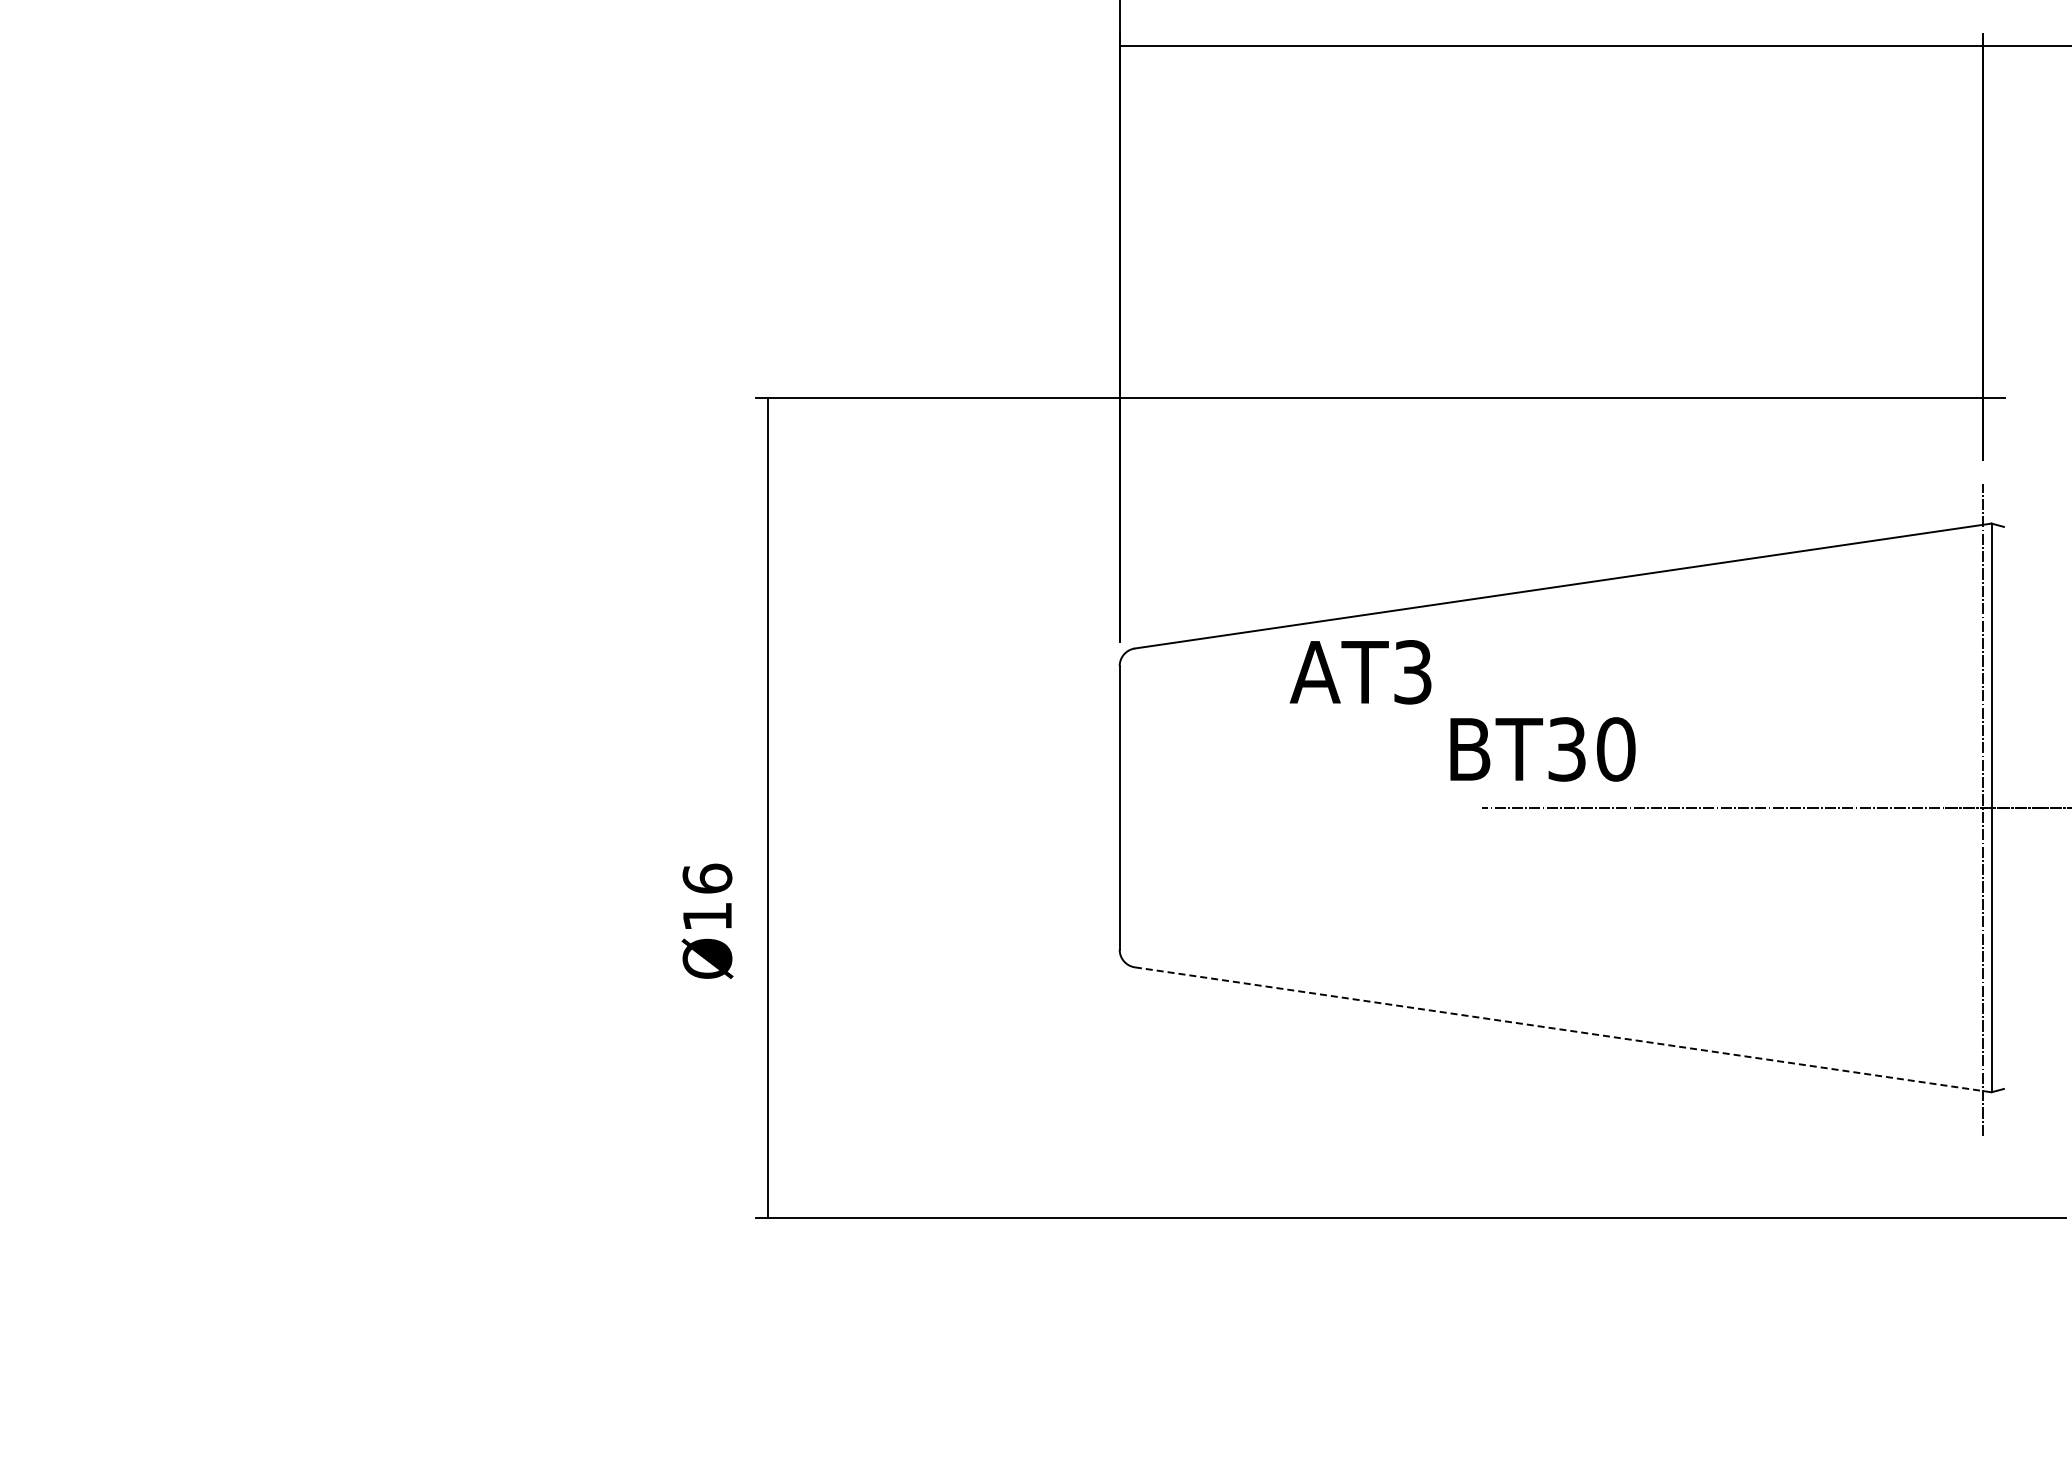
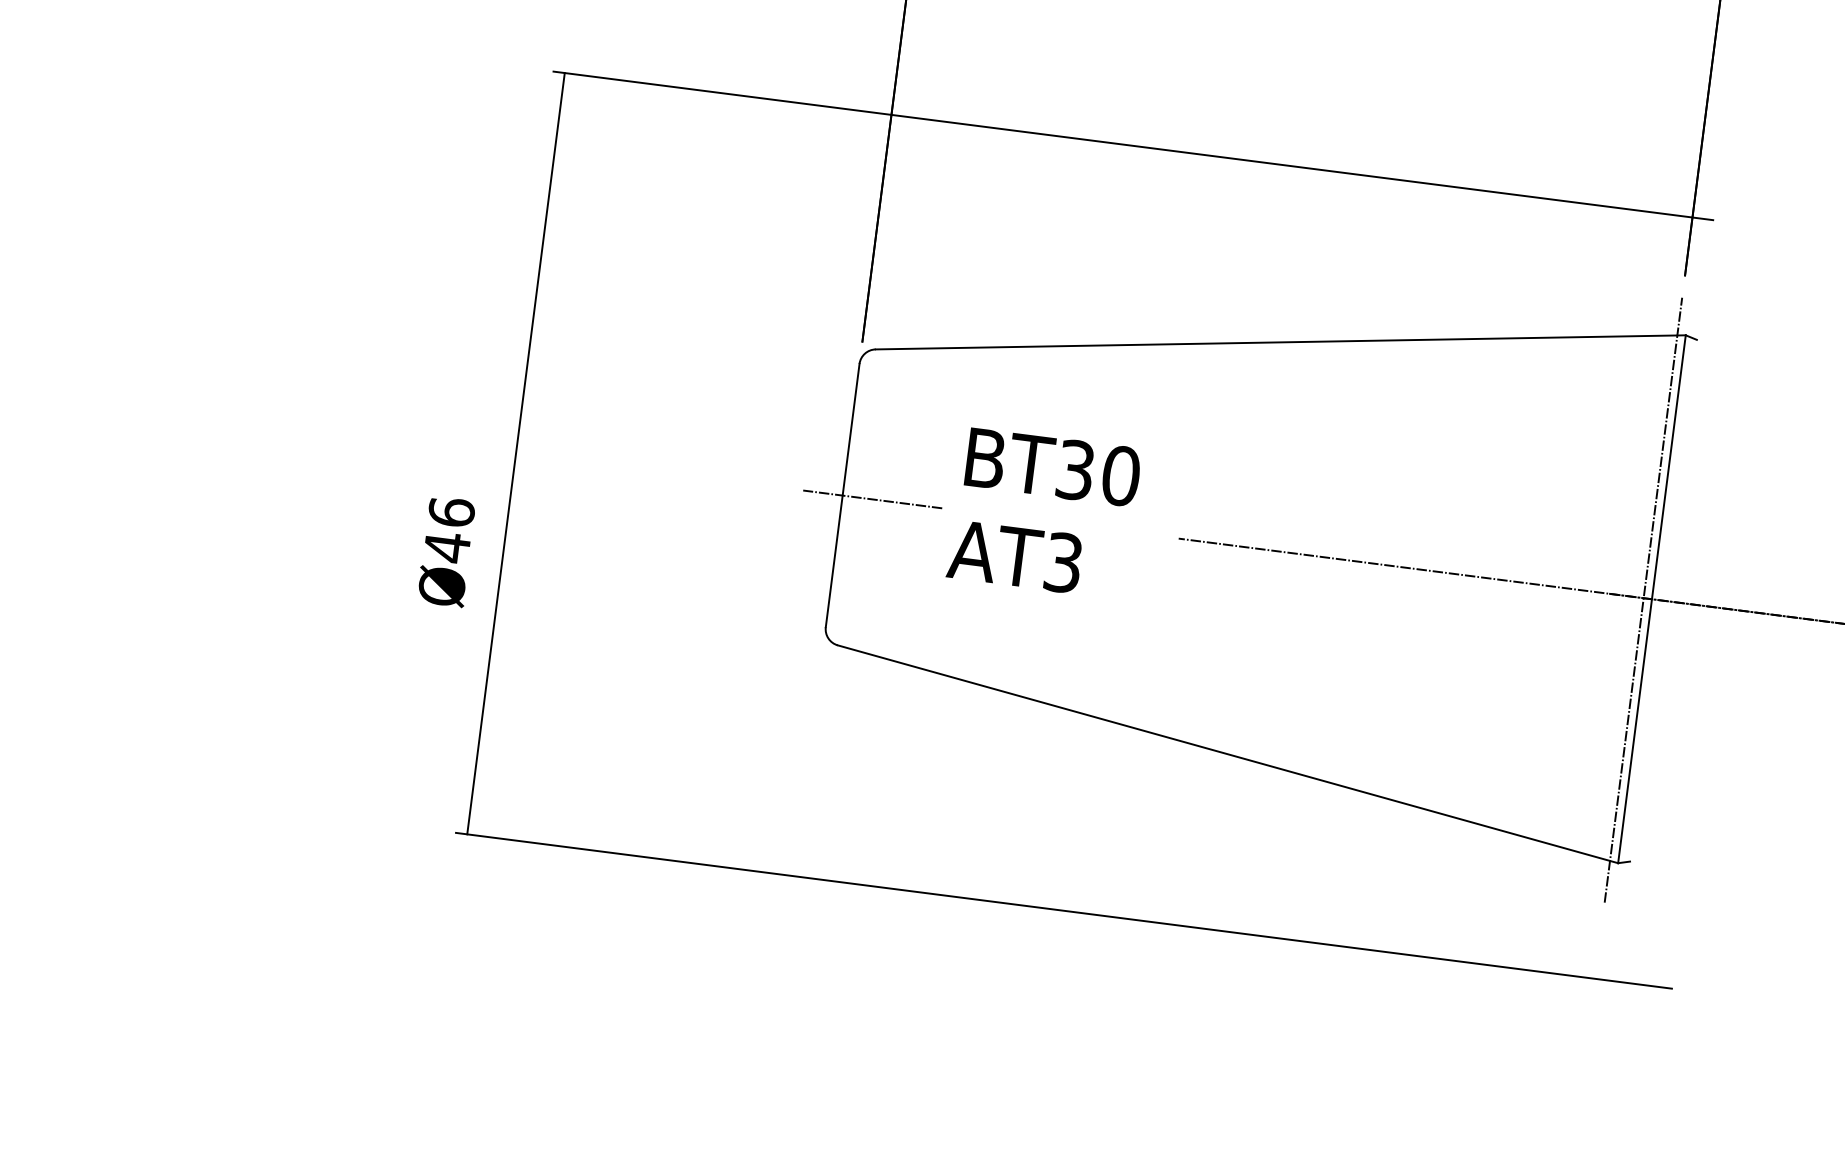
text: (1360, 672) -> (1014, 556), moved
text: (1542, 749) -> (1052, 467), moved
line: (1151, 807) -> (872, 498), added
text: (707, 916) -> (447, 547), Ø16 -> Ø46
line: (1563, 1029) -> (1228, 754), dashed -> solid

